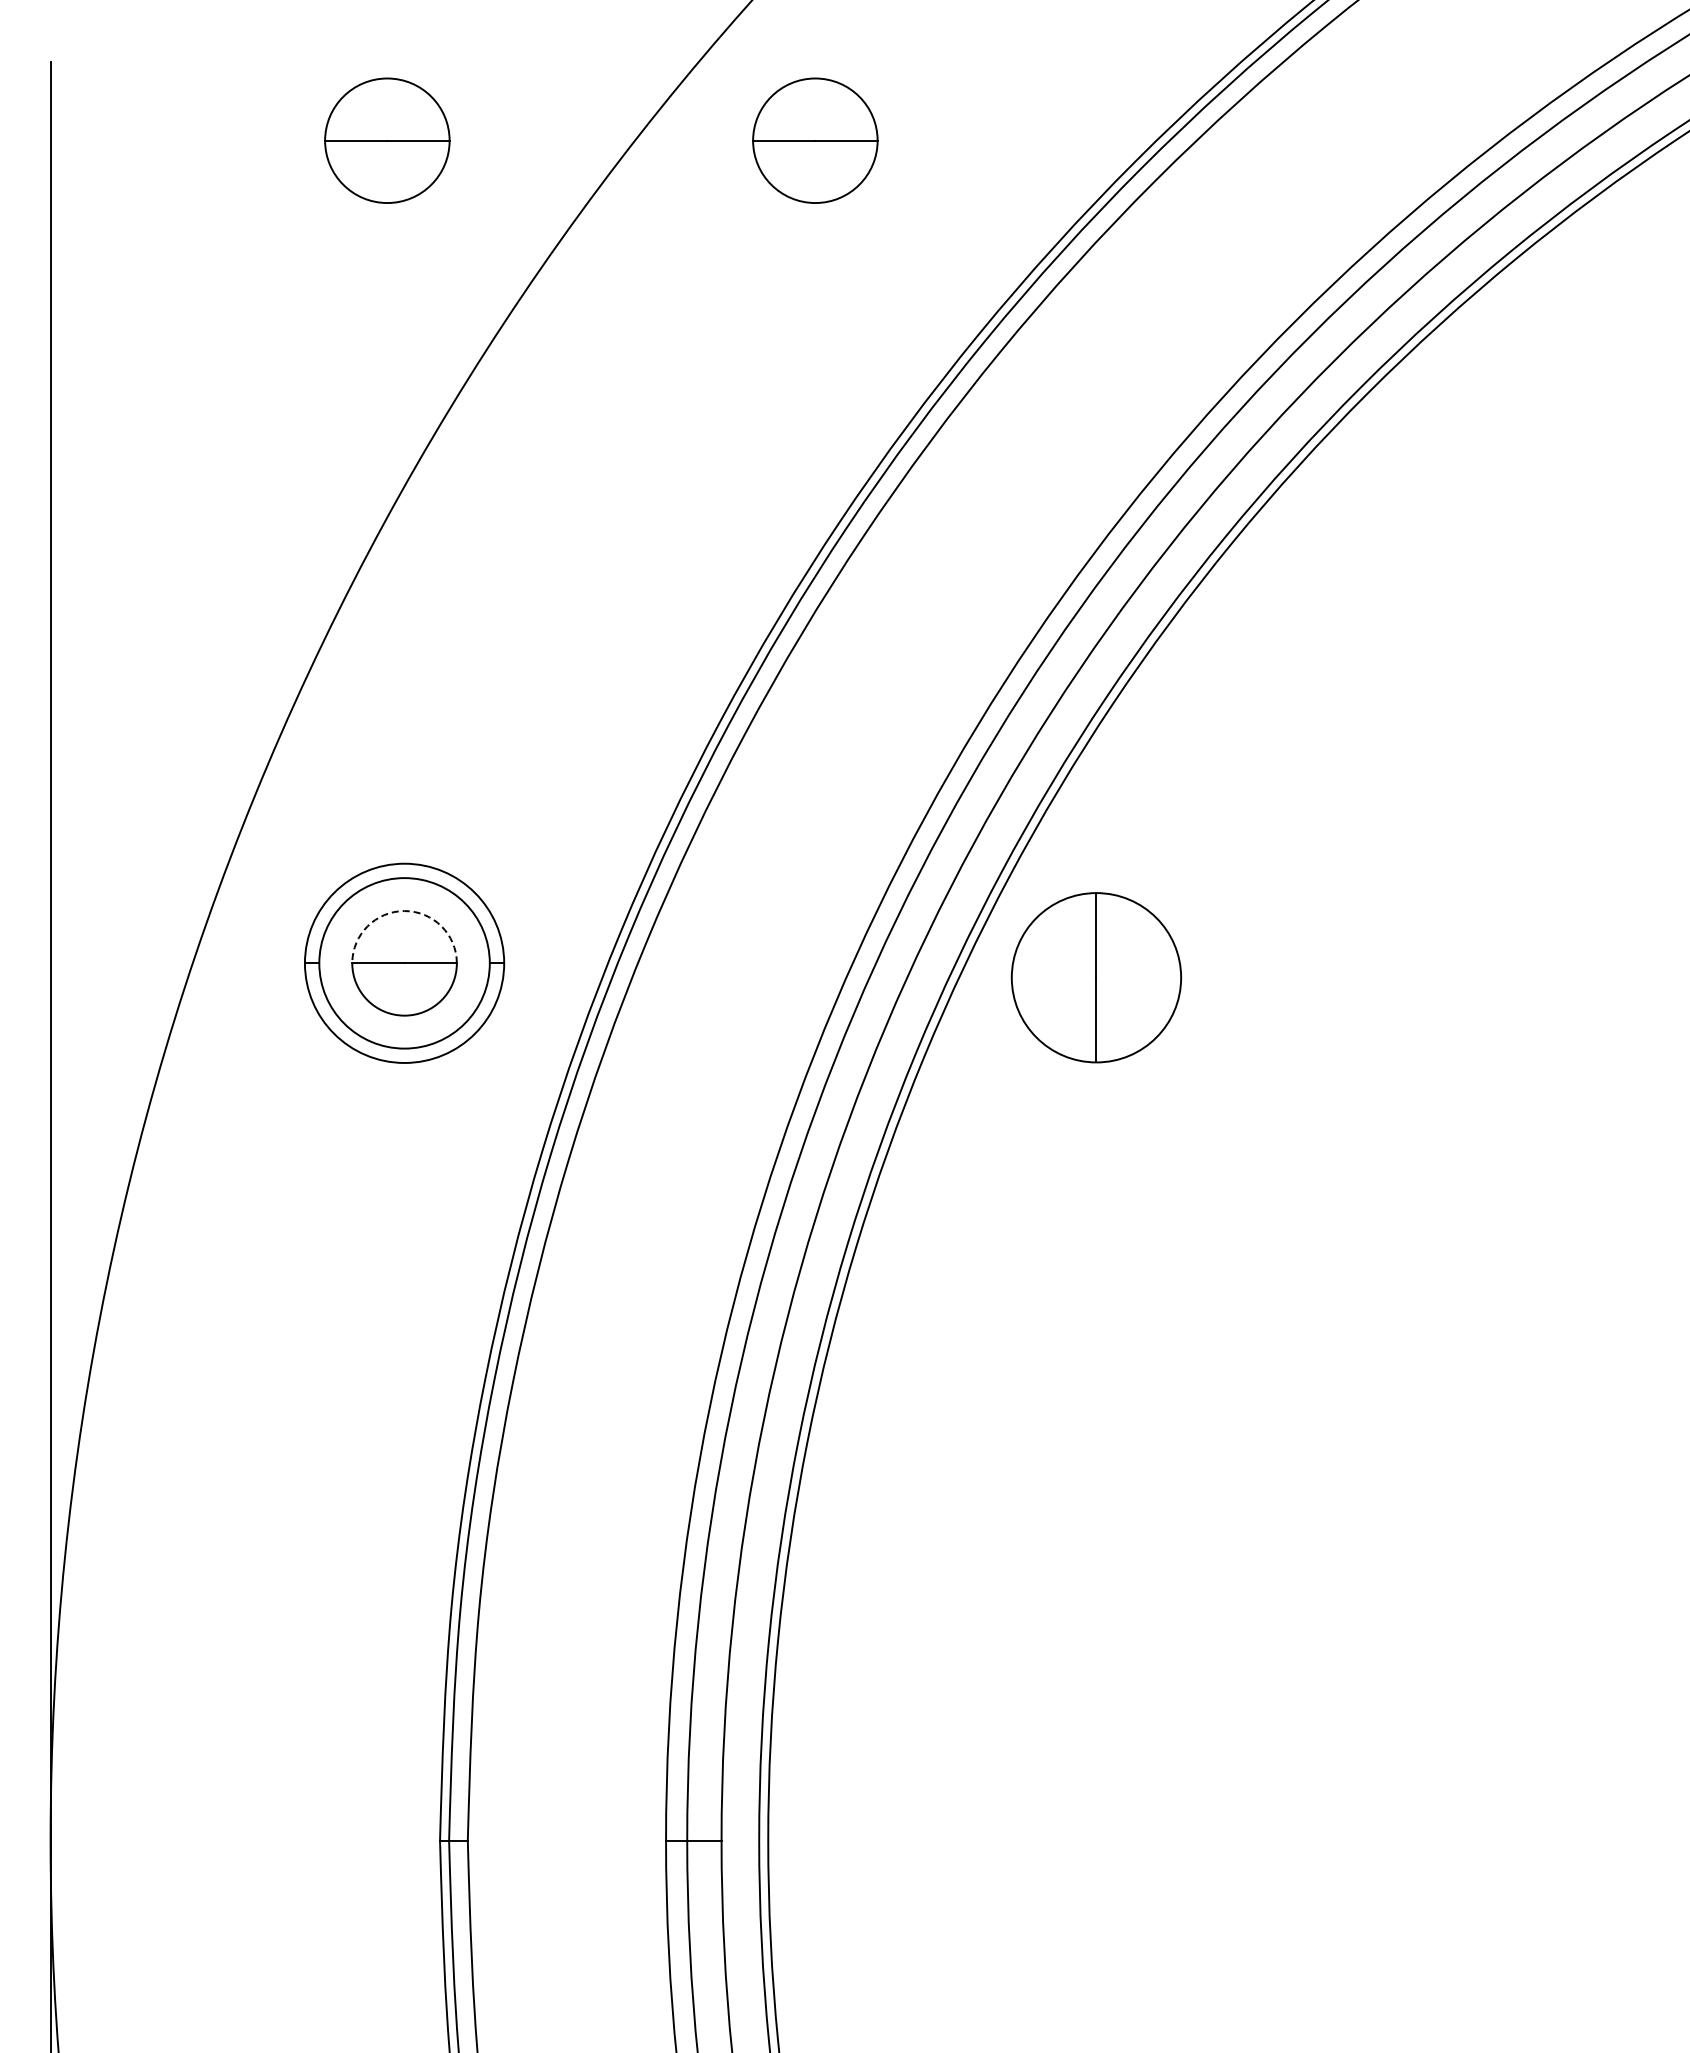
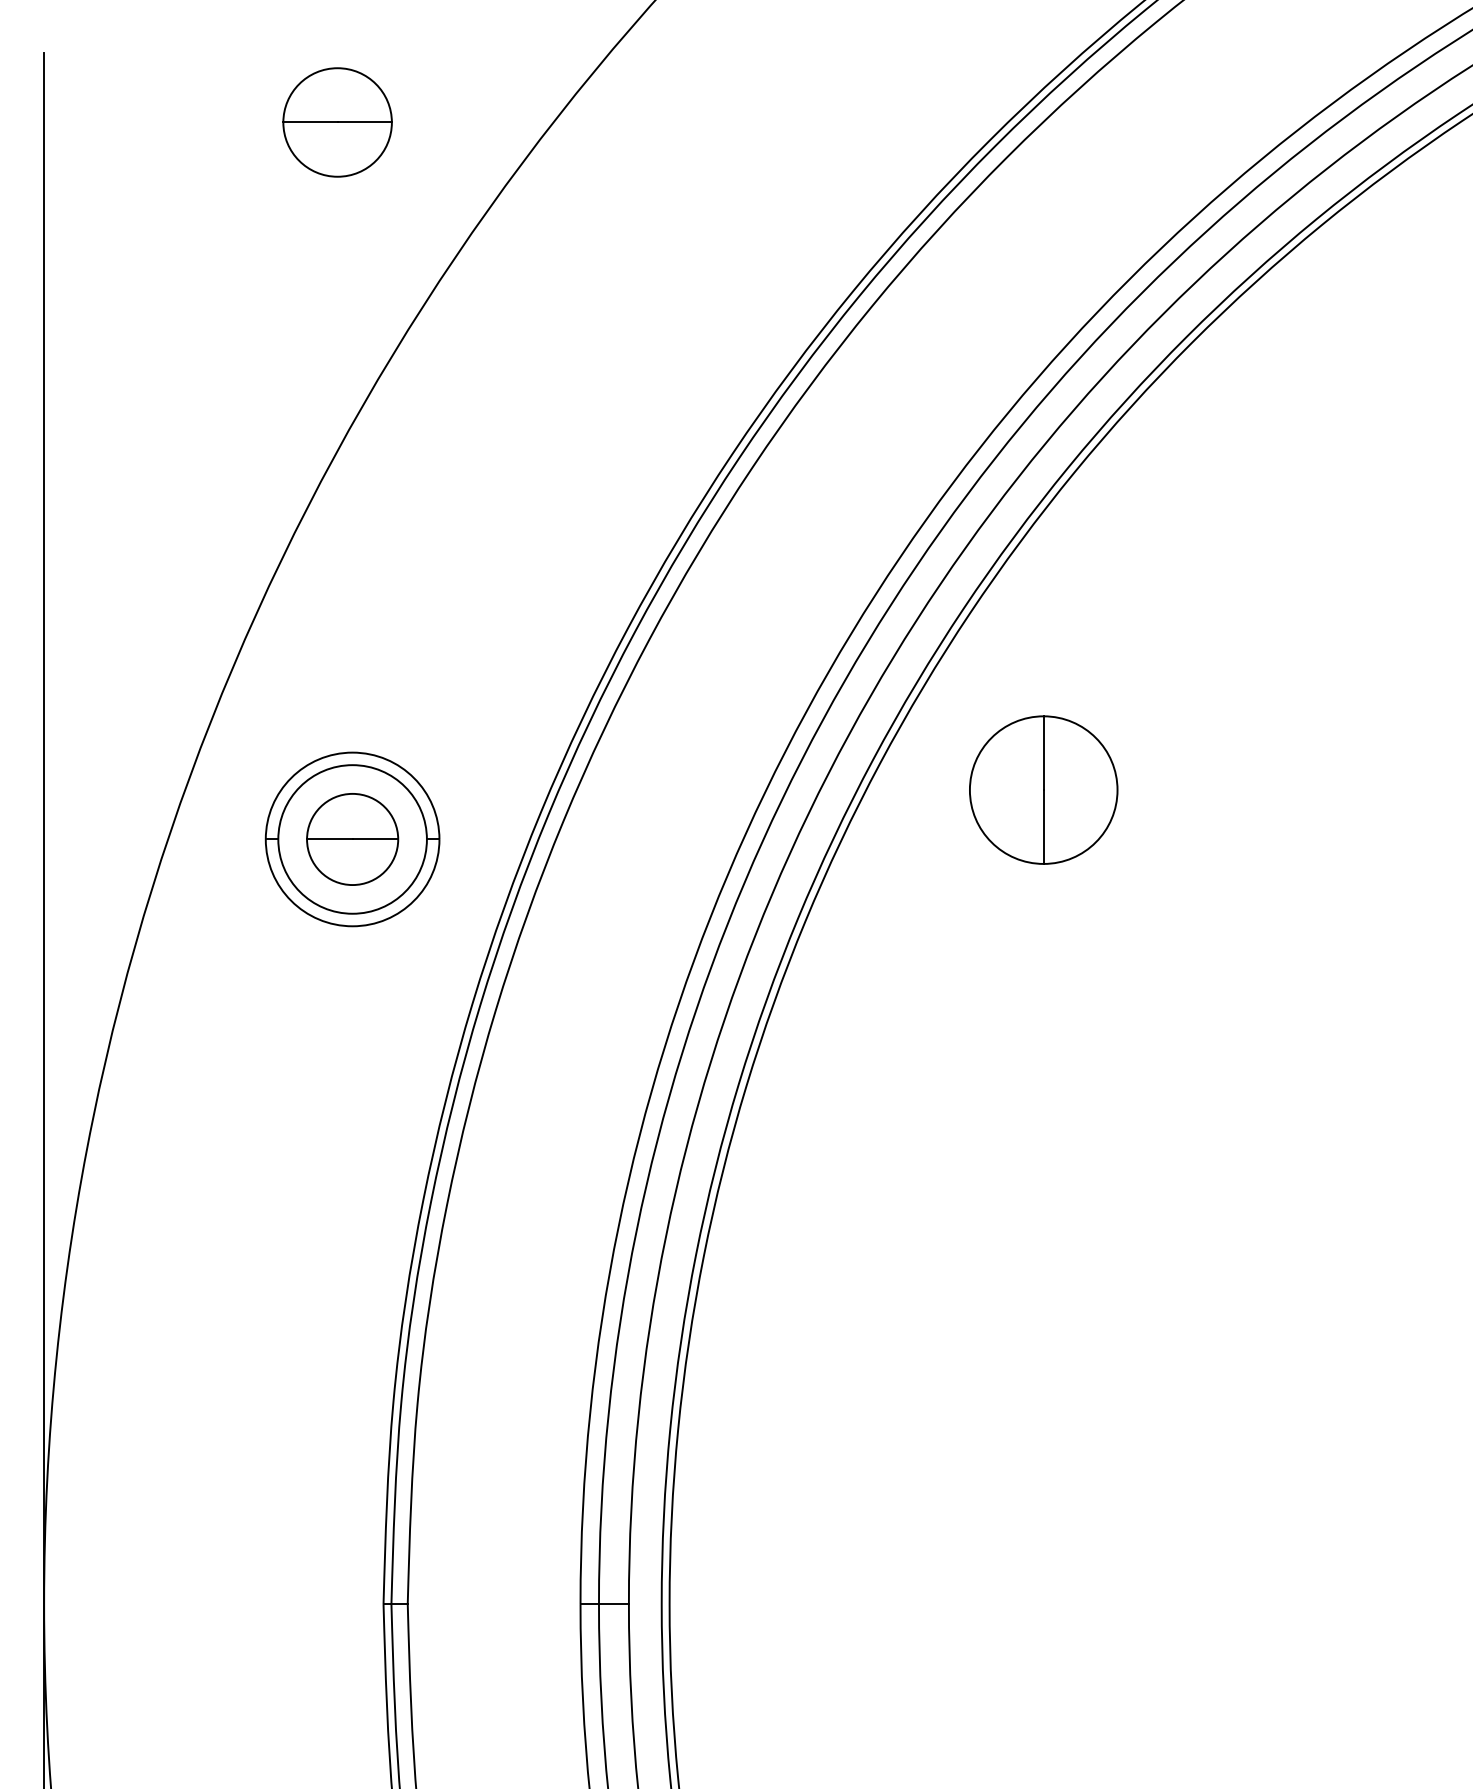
part: (815, 140) -> (710, 122), removed
arc: (404, 911) -> (352, 794), dashed -> solid
part: (1096, 977) -> (1043, 789), moved

